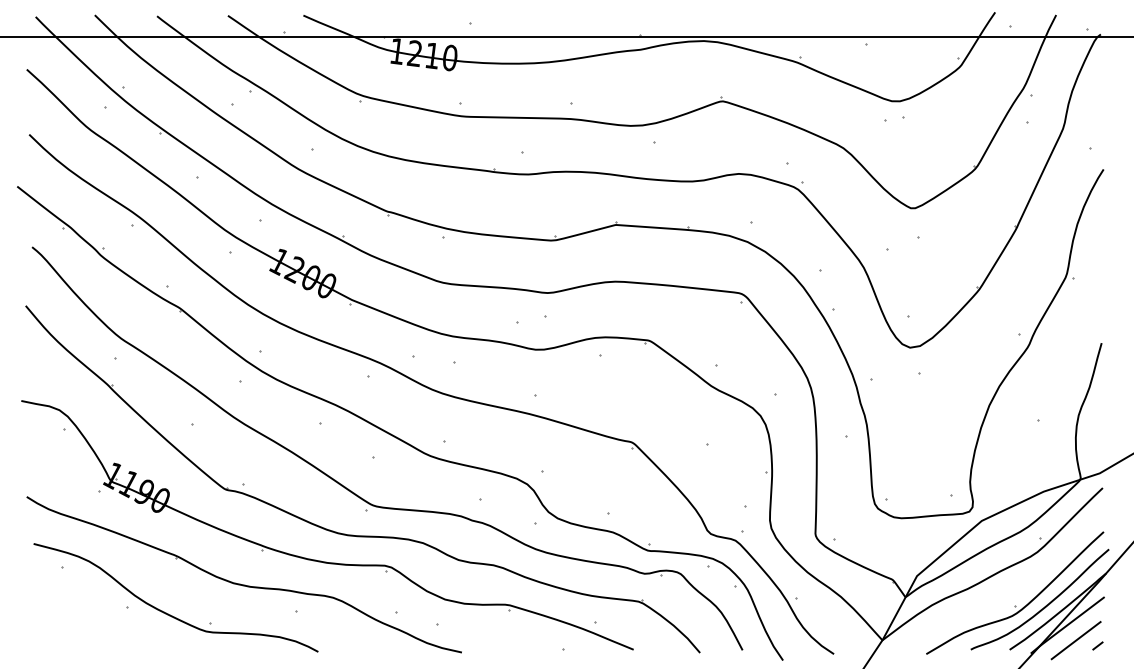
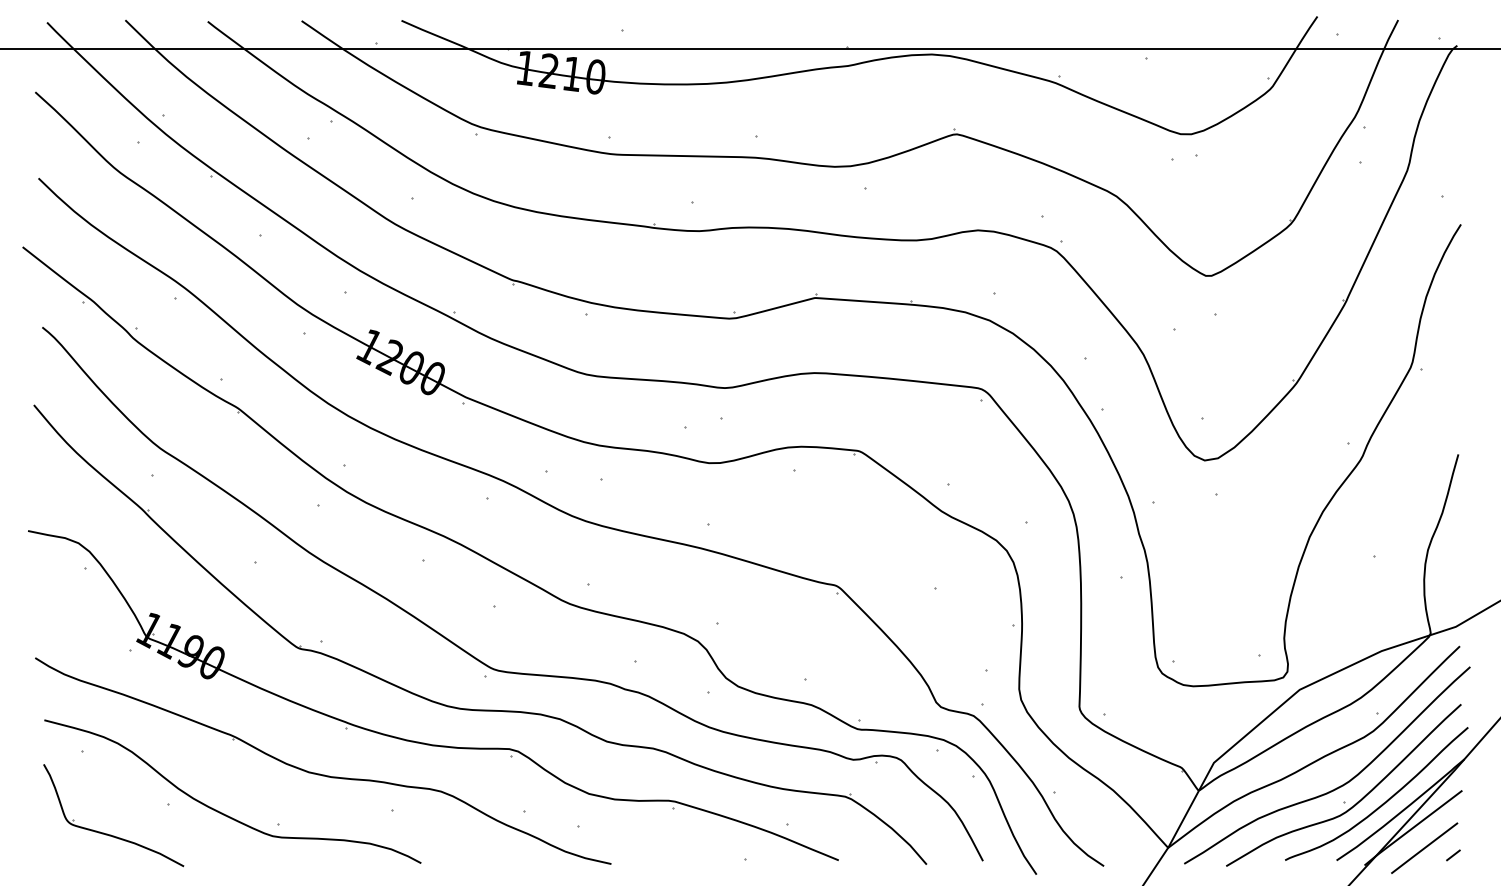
curve: (1011, 593) -> (1338, 786), added
part: (81, 629) -> (107, 833), added

